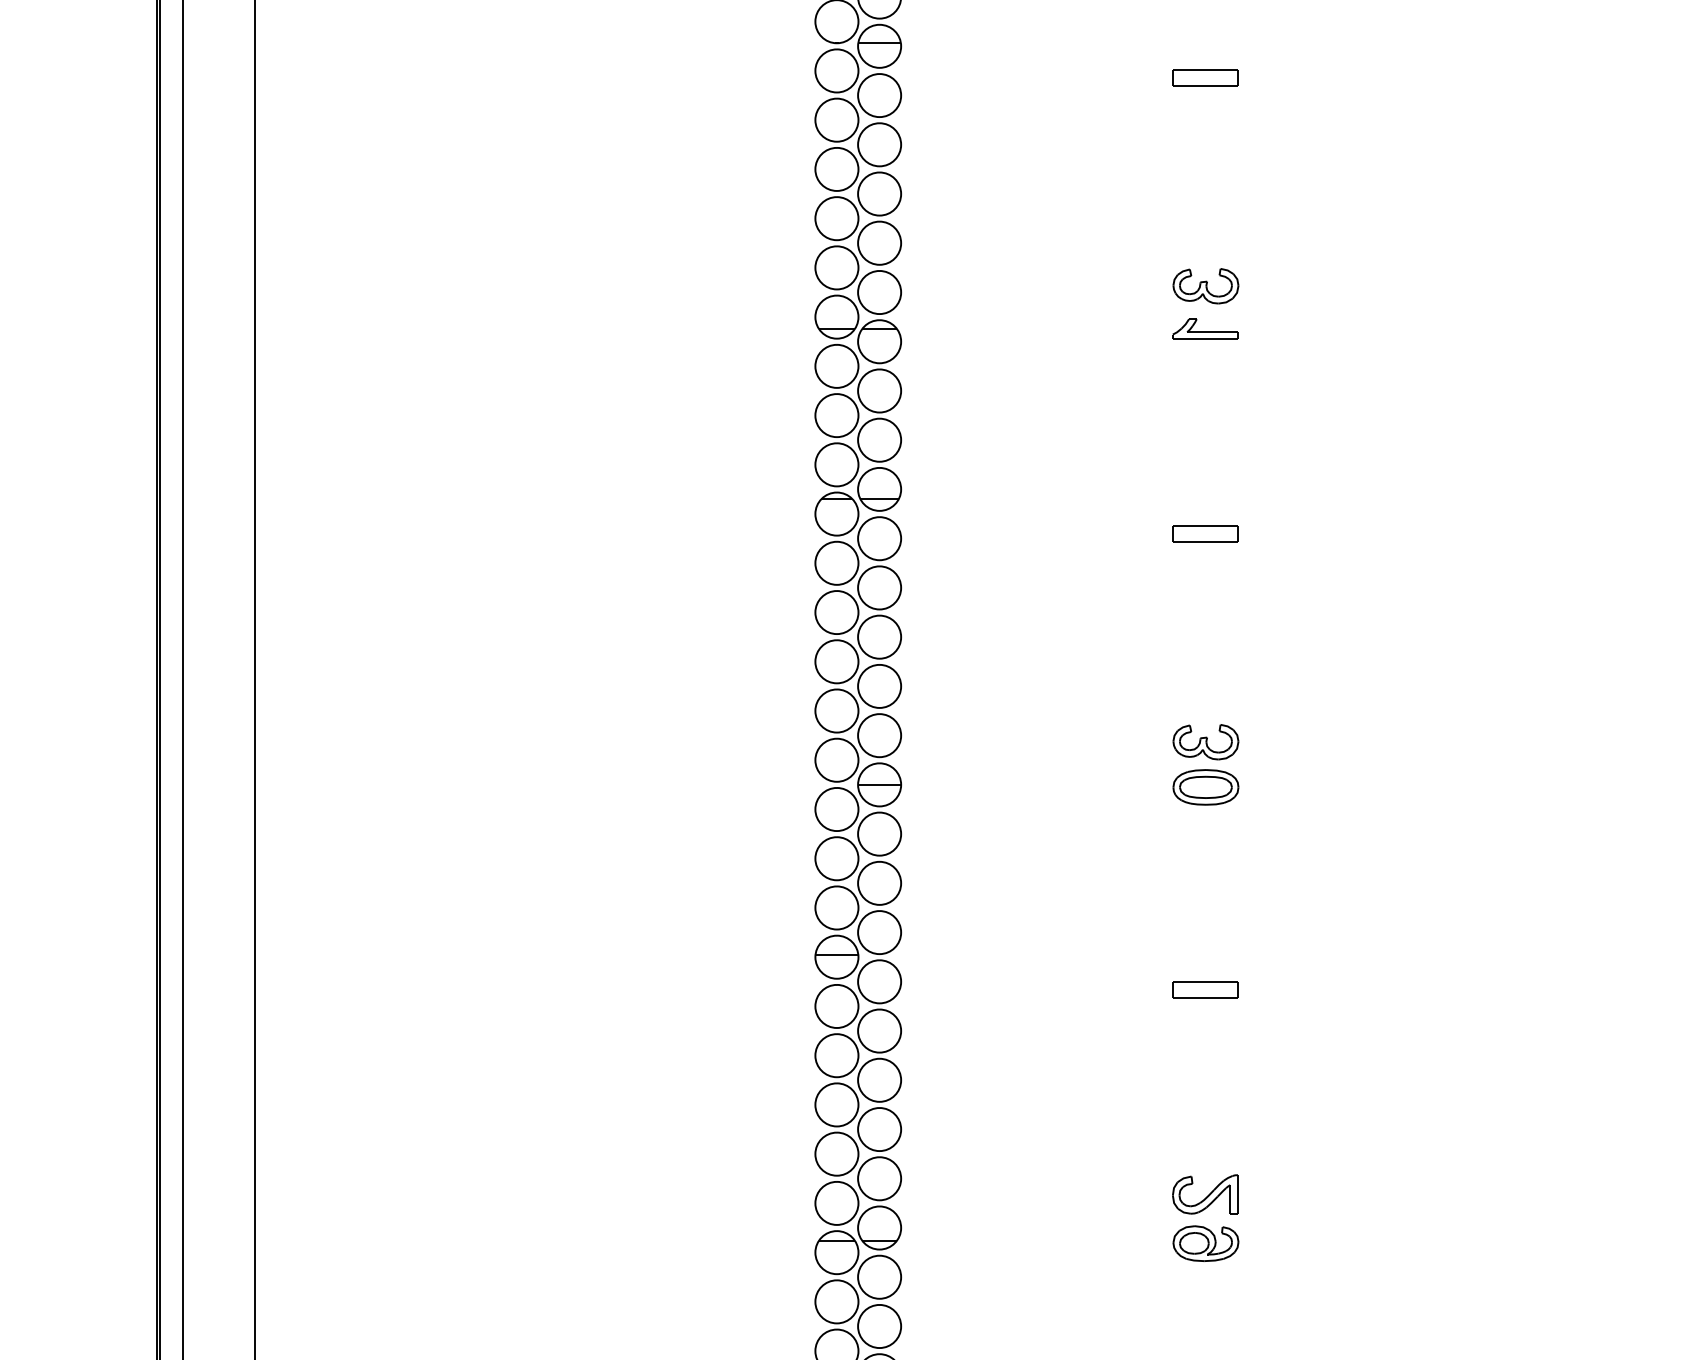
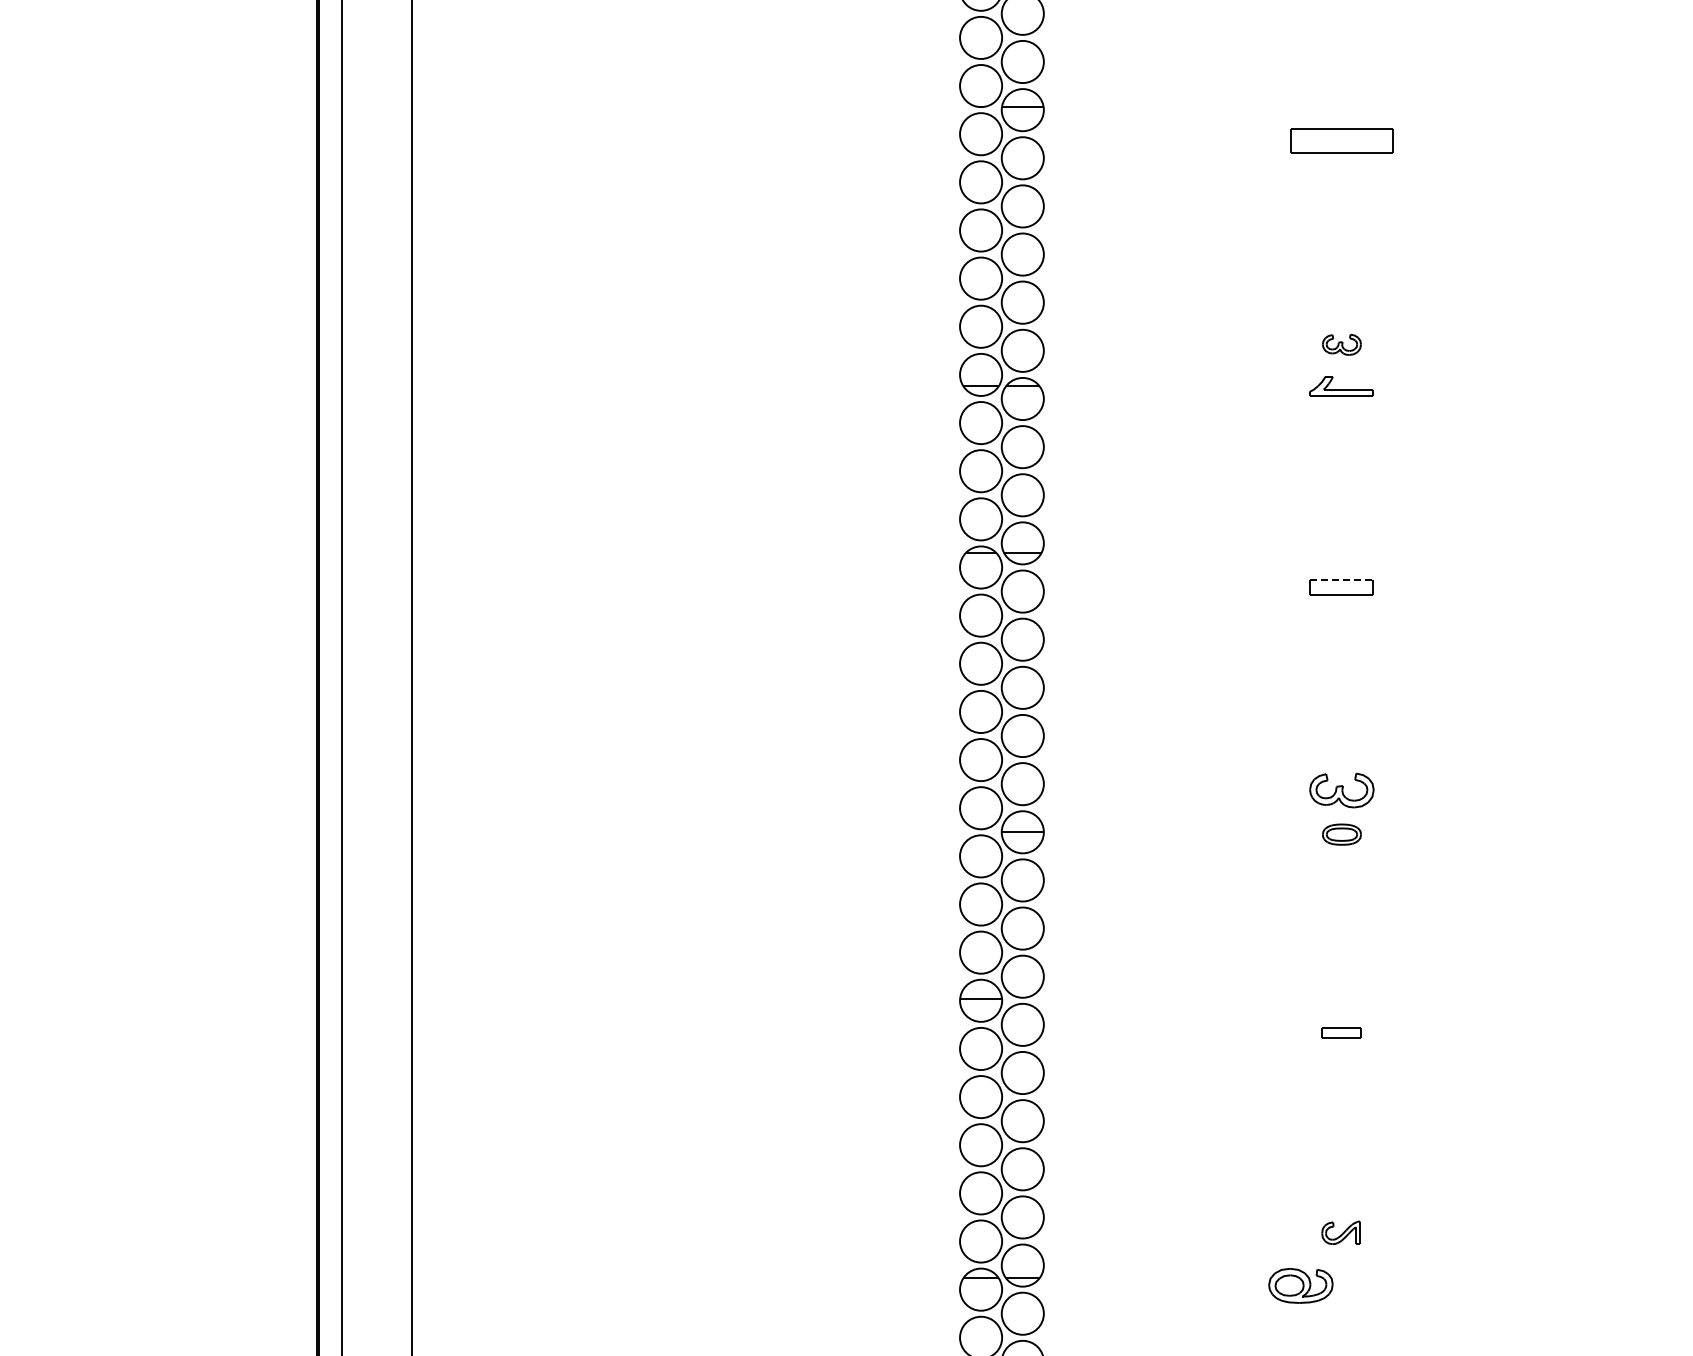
part: (1205, 78) -> (1341, 141), size x1.6
part: (1205, 286) -> (1341, 344), size x0.6
line: (1205, 526) -> (1341, 579), solid -> dashed
part: (1205, 787) -> (1341, 834), size x0.6
part: (1205, 989) -> (1341, 1032), size x0.6
part: (1204, 1194) -> (1340, 1232), size x0.6
part: (1205, 1243) -> (1300, 1285), moved

